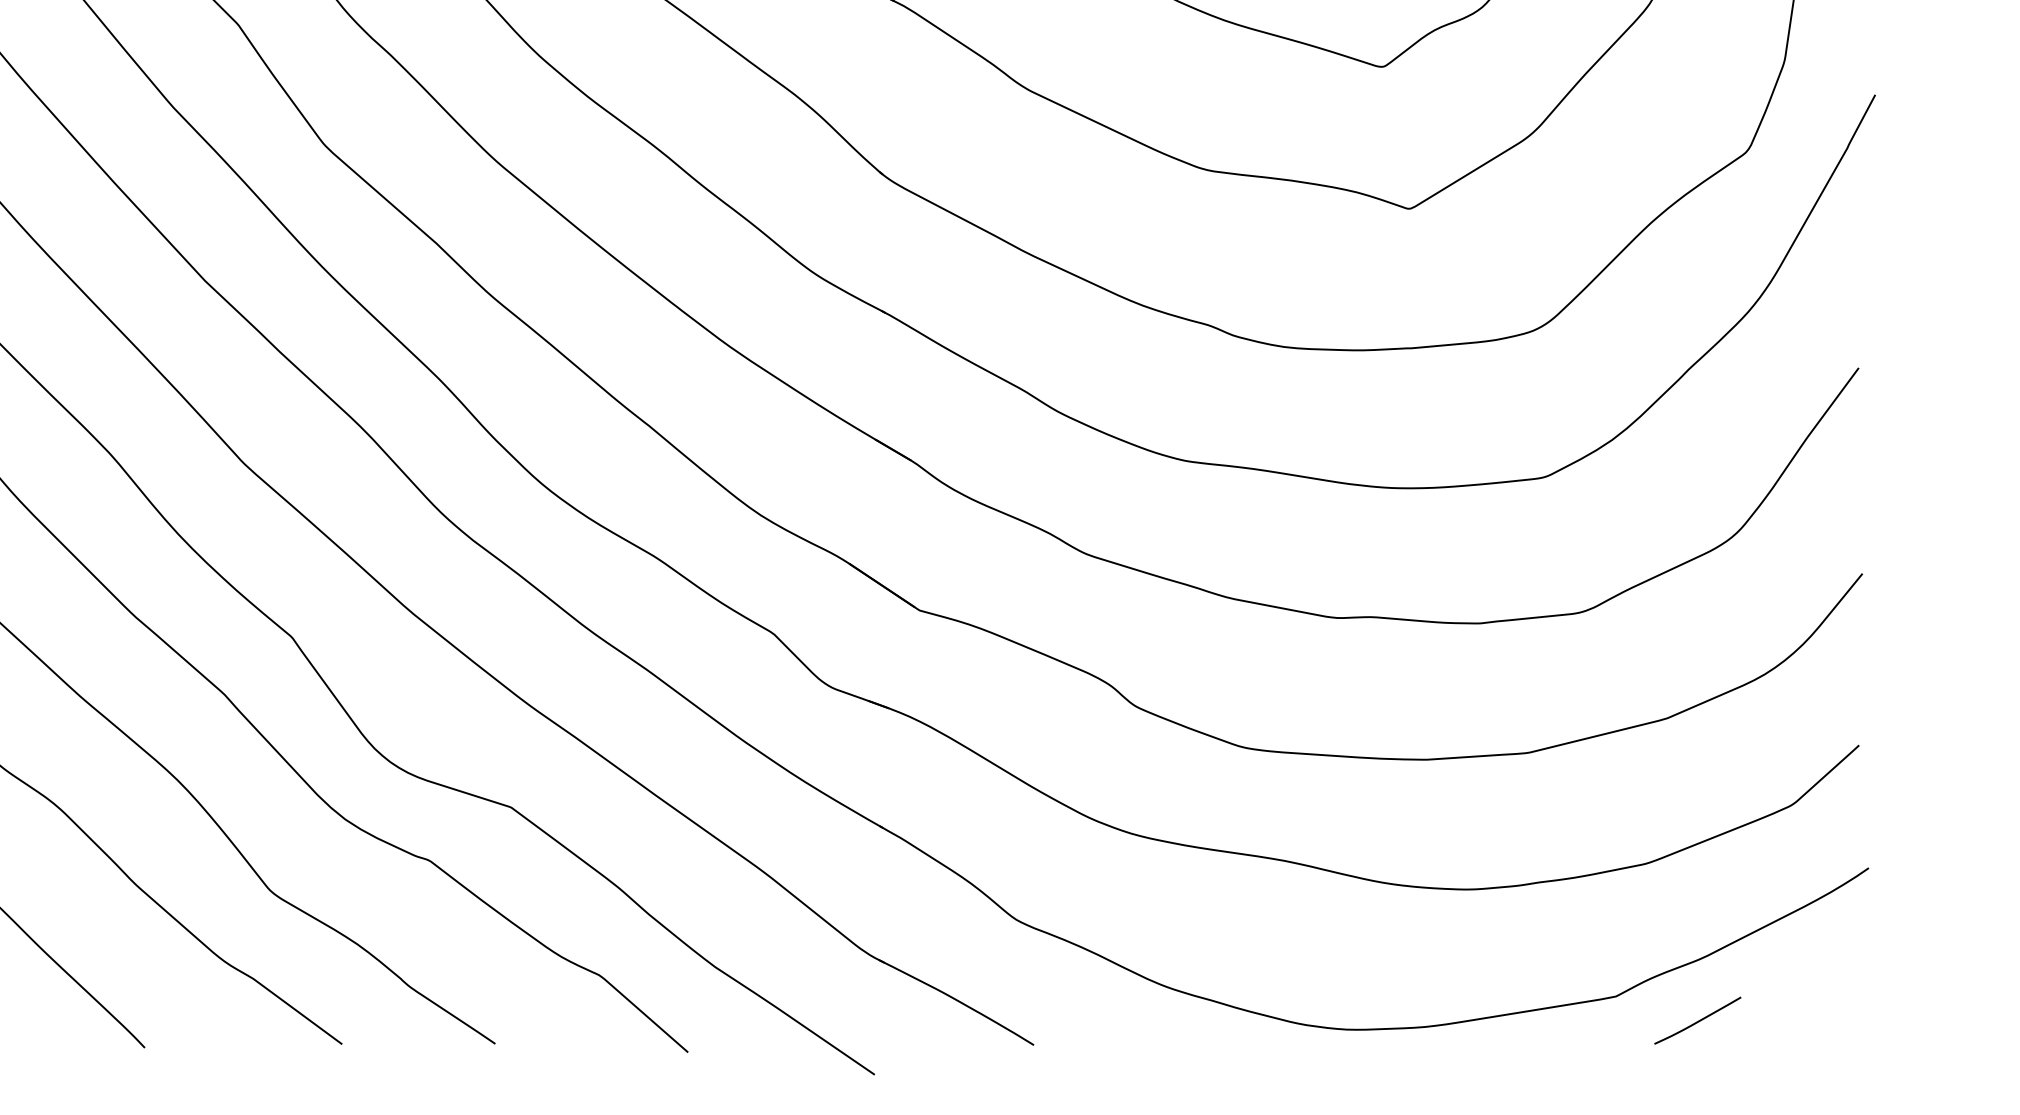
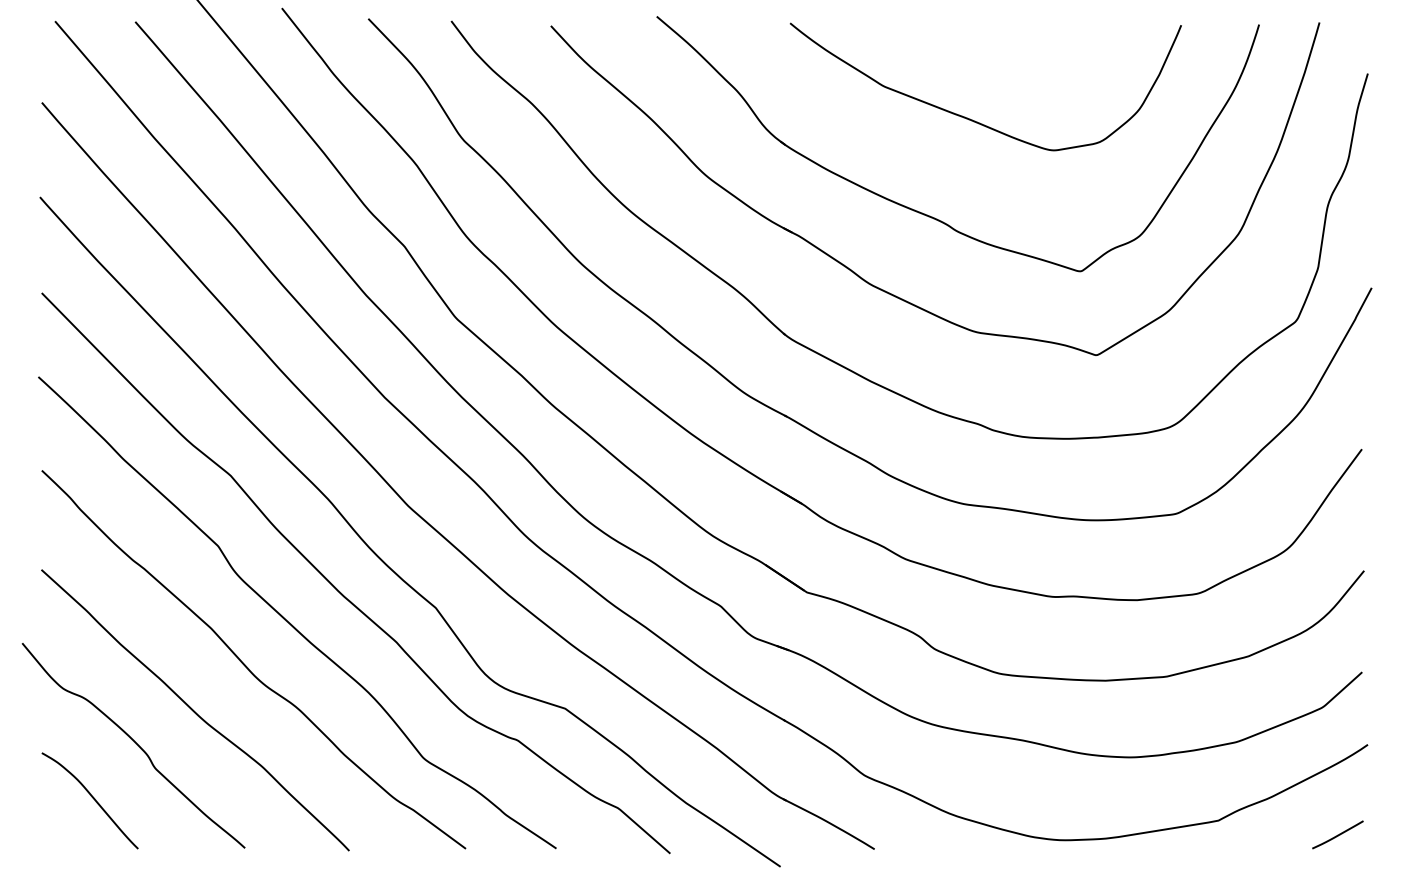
line: (1697, 1020) -> (1337, 834), moved

